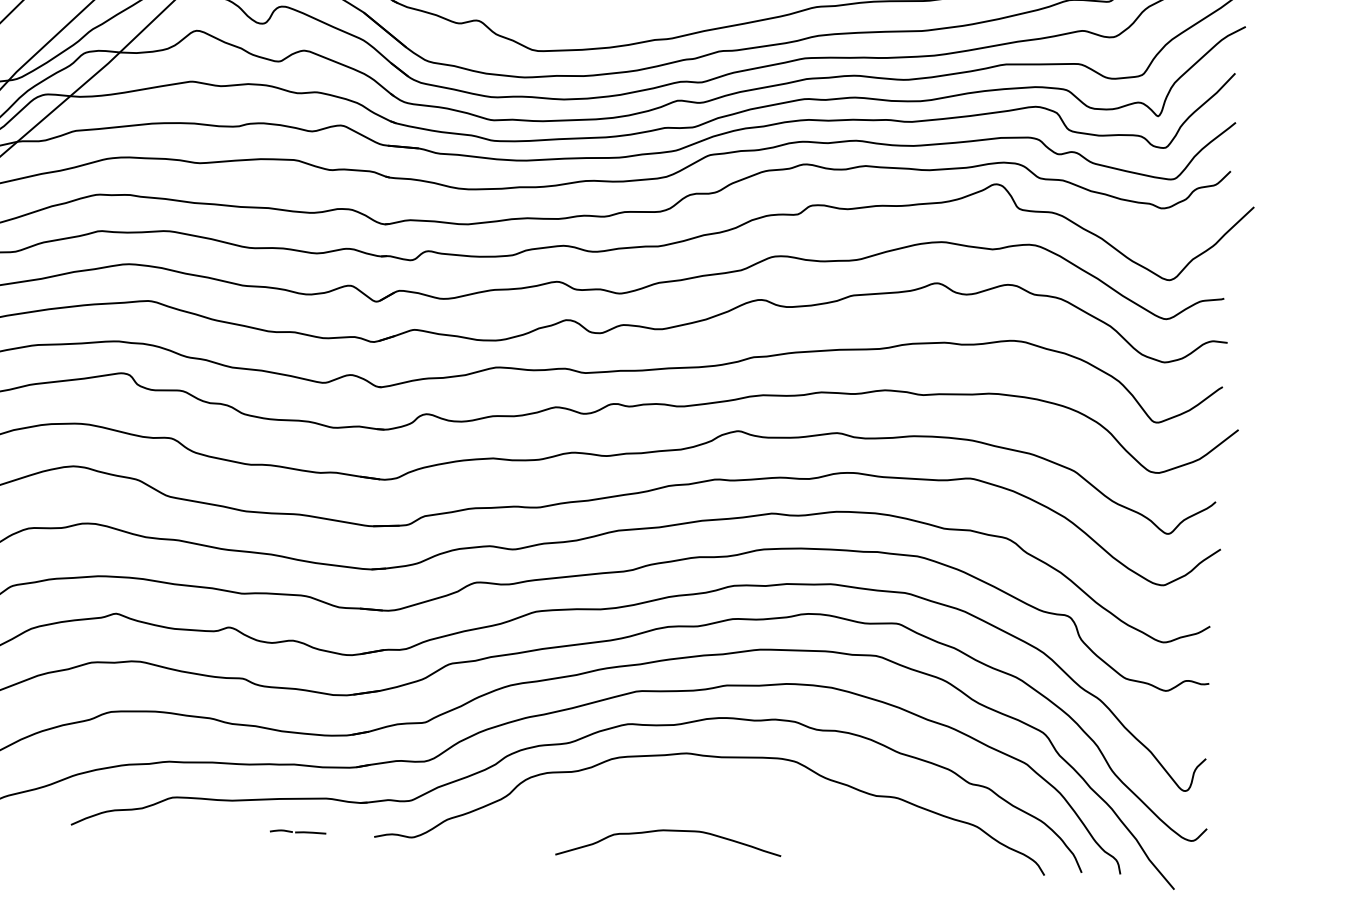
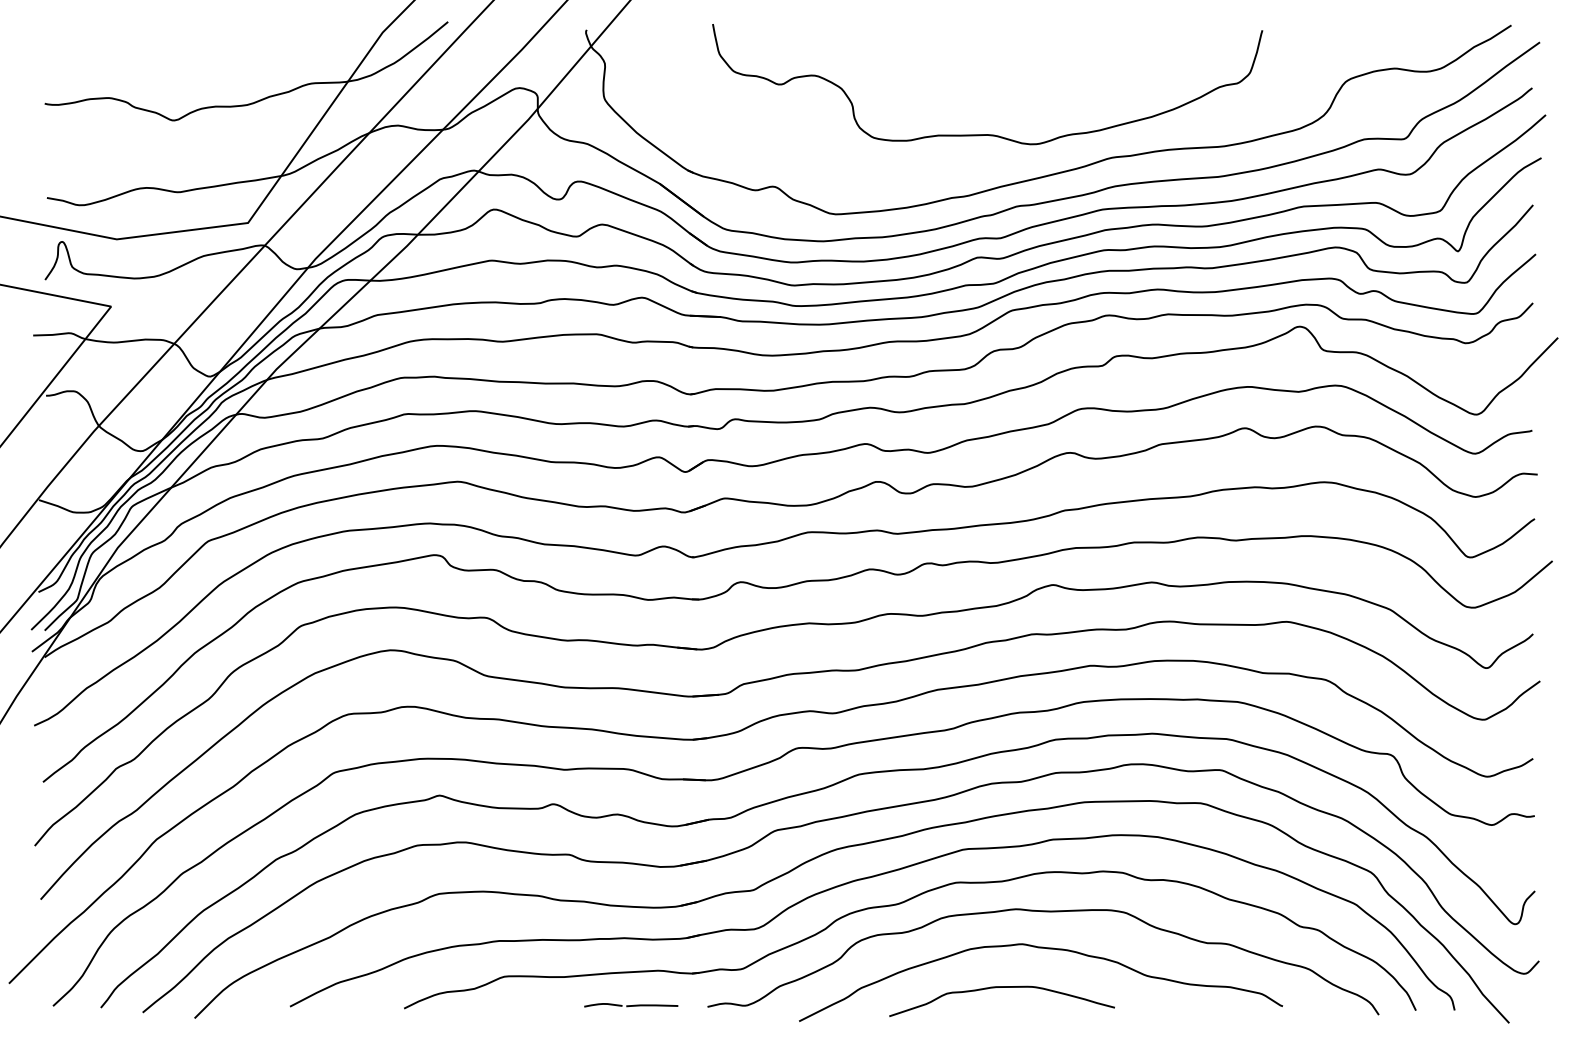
curve: (716, 795) -> (1047, 949), added
part: (298, 832) -> (631, 1005), size x1.67

